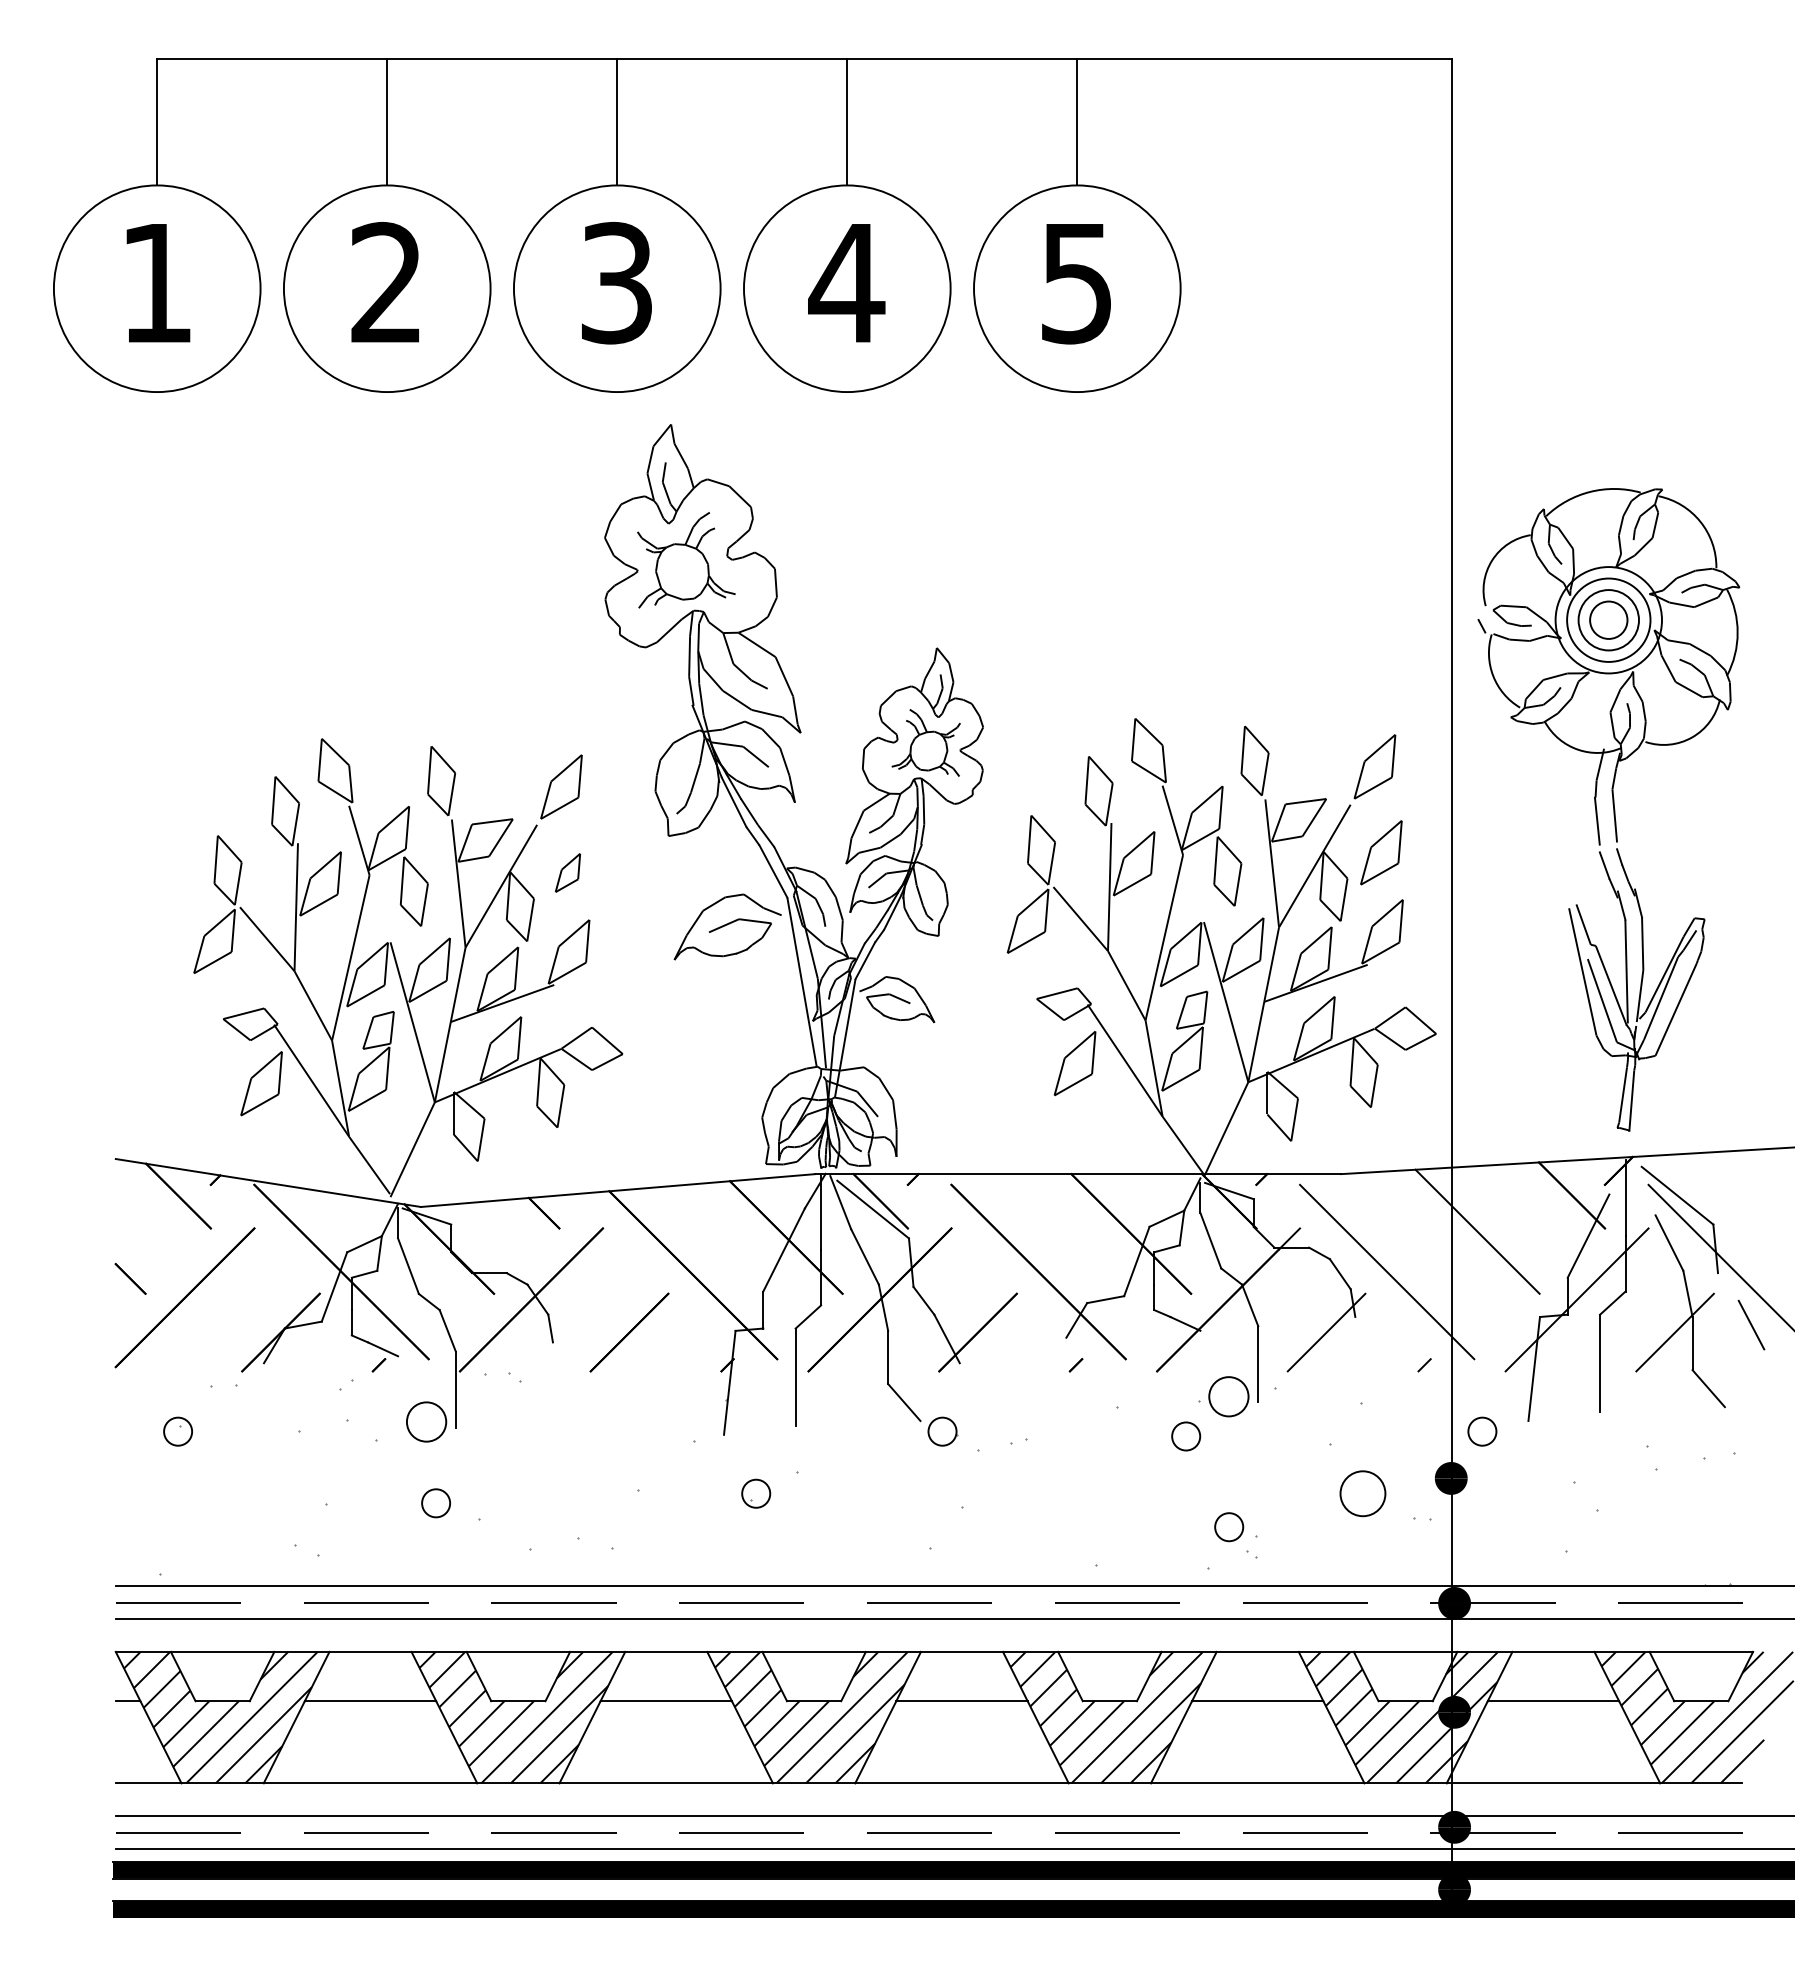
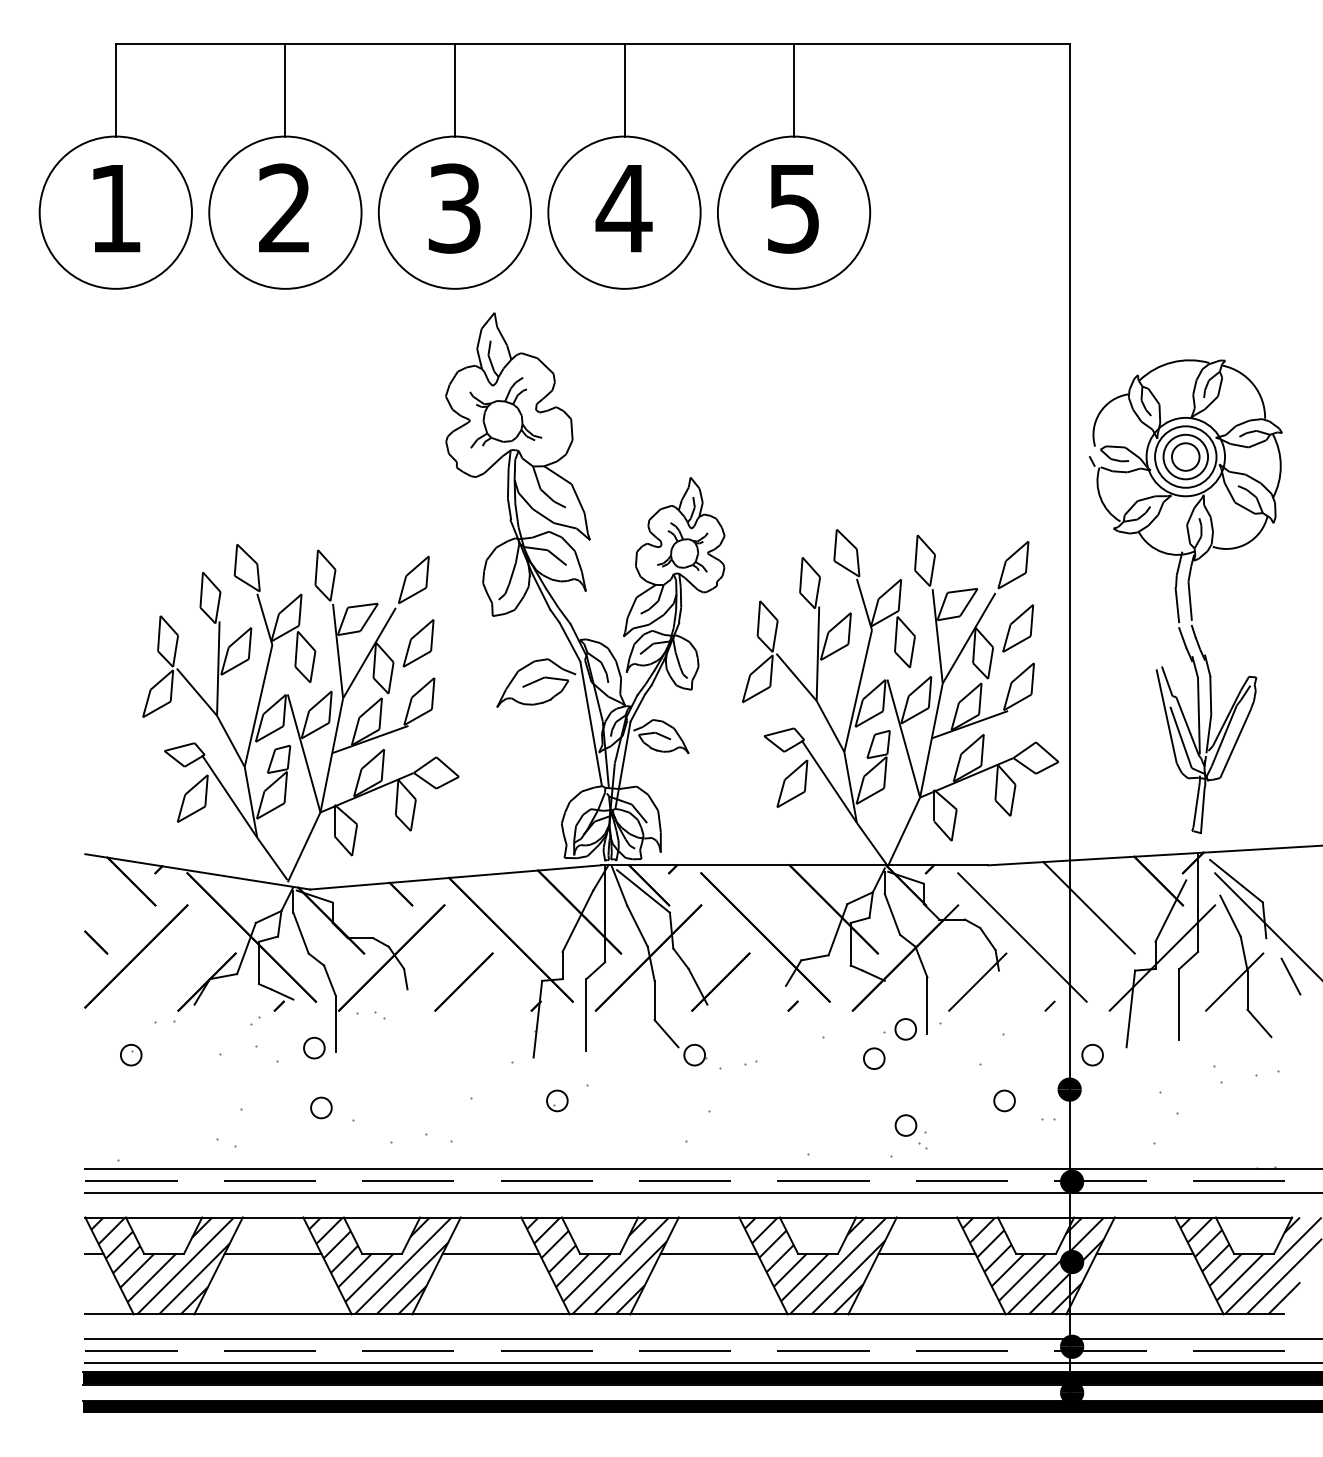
part: (567, 872) -> (418, 642), size x1.67
circle: (1228, 1396) -> (905, 1029), size x0.71
circle: (426, 1422) -> (314, 1048), size x0.71
circle: (1362, 1493) -> (1004, 1100), size x0.62

